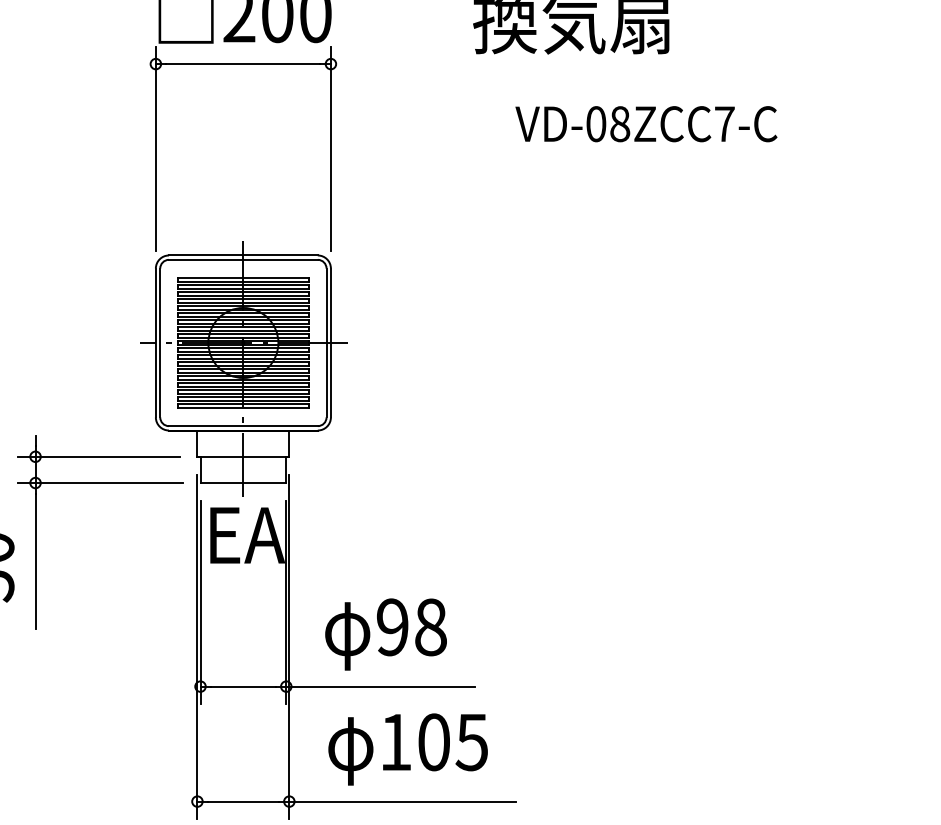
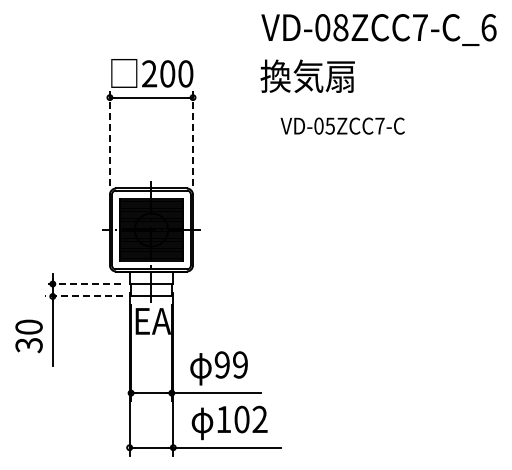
text: (618, 122) -> (329, 125), VD-08ZCC7-C -> VD-05ZCC7-C
line: (154, 148) -> (109, 137), solid -> dashed
line: (331, 148) -> (193, 137), solid -> dashed
line: (98, 457) -> (82, 284), solid -> dashed
line: (100, 483) -> (83, 296), solid -> dashed
text: (430, 626) -> (240, 364), 98 -> 99
text: (470, 742) -> (259, 419), 105 -> 102

